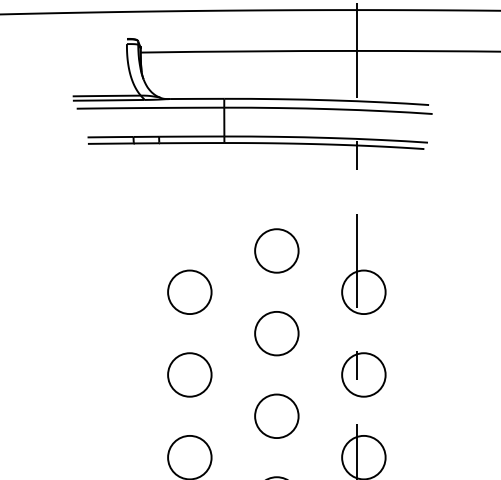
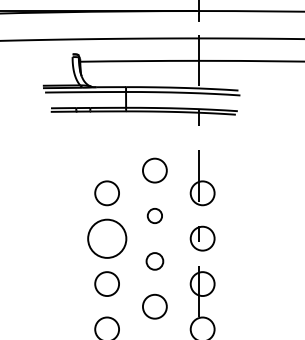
circle: (276, 332) -> (154, 215), size x0.6
circle: (188, 374) -> (106, 238), size x1.6
circle: (276, 416) -> (154, 261), size x0.7

